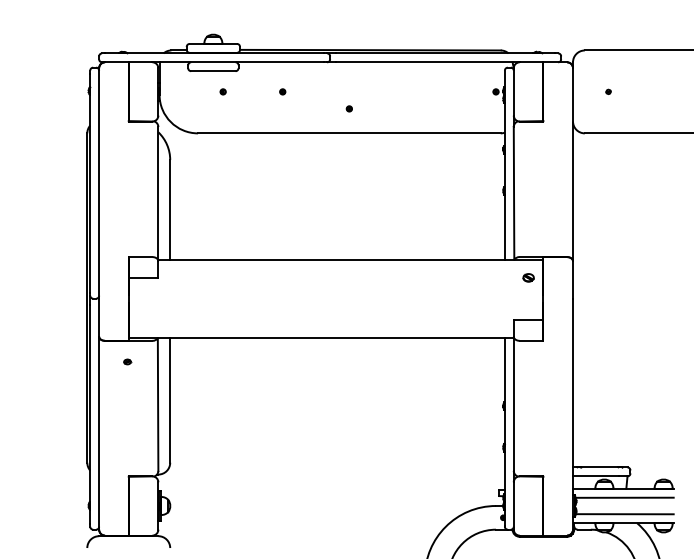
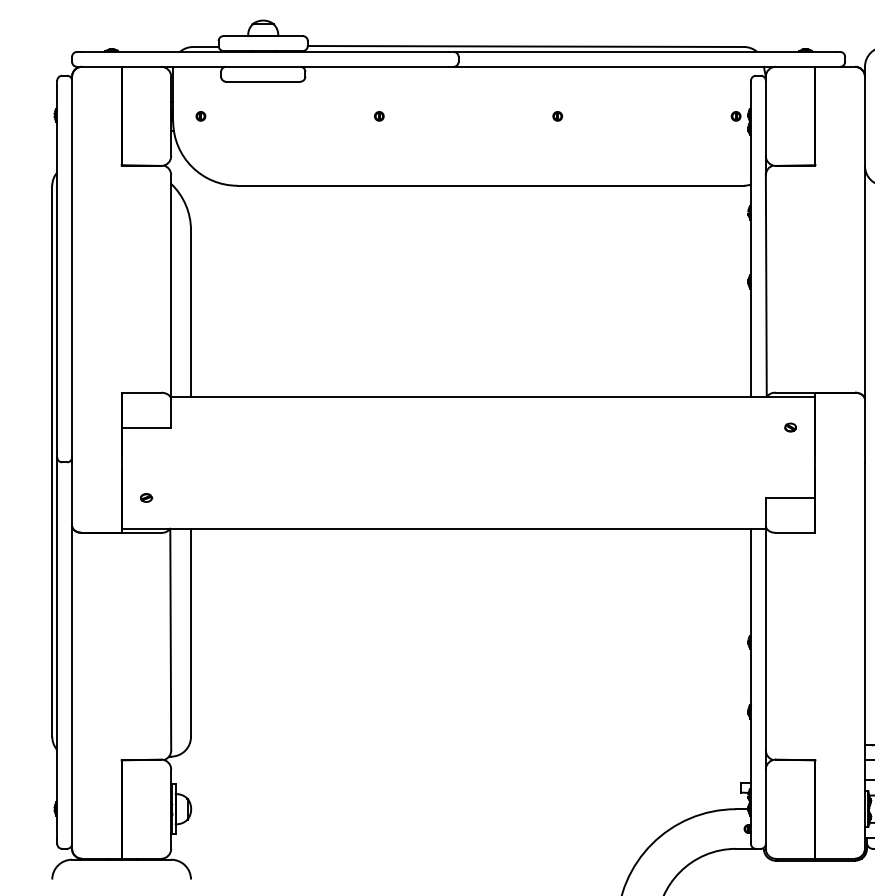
part: (222, 91) -> (199, 115), moved
part: (348, 108) -> (556, 115), moved
part: (528, 277) -> (790, 426), size x0.62
part: (127, 361) -> (146, 497), moved

